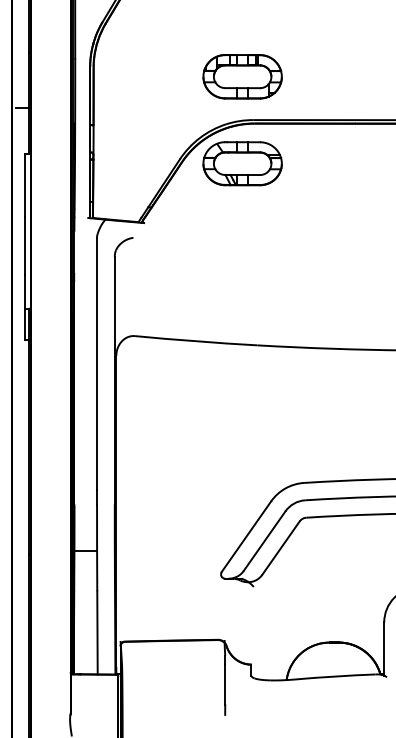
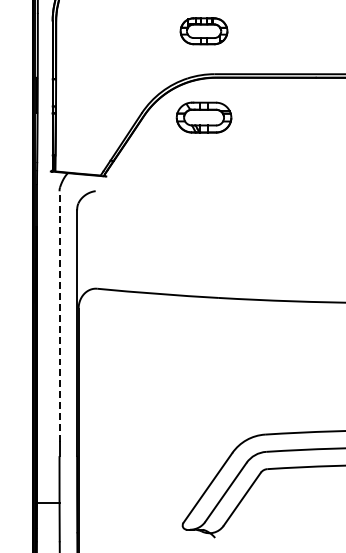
part: (242, 76) -> (203, 30), size x0.6
part: (242, 163) -> (203, 117), size x0.7
line: (97, 363) -> (59, 315), solid -> dashed

